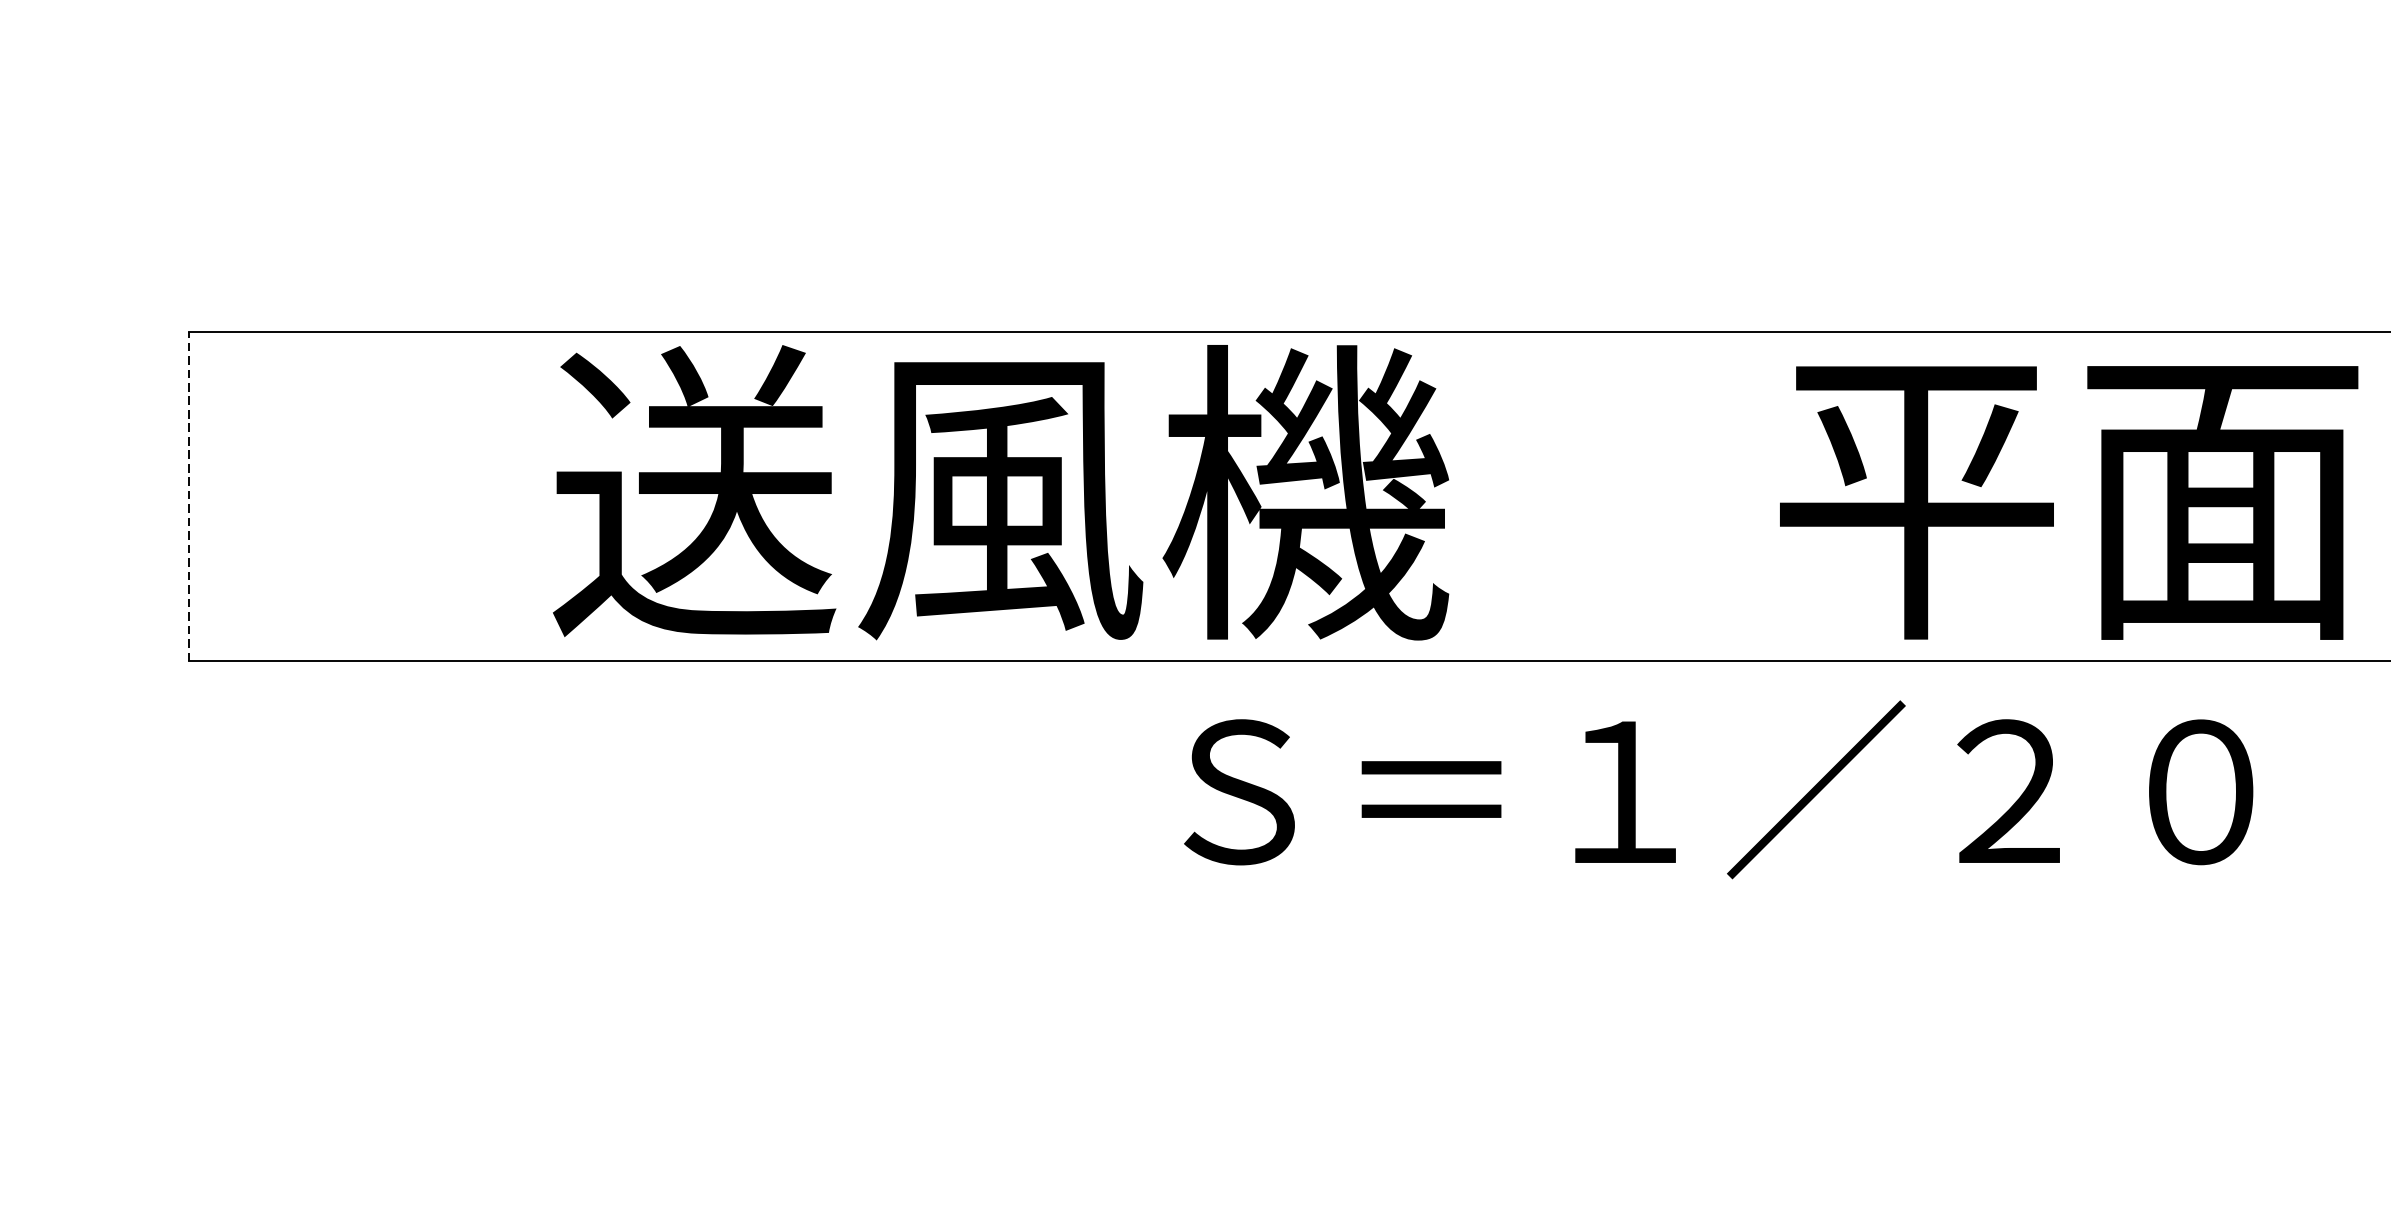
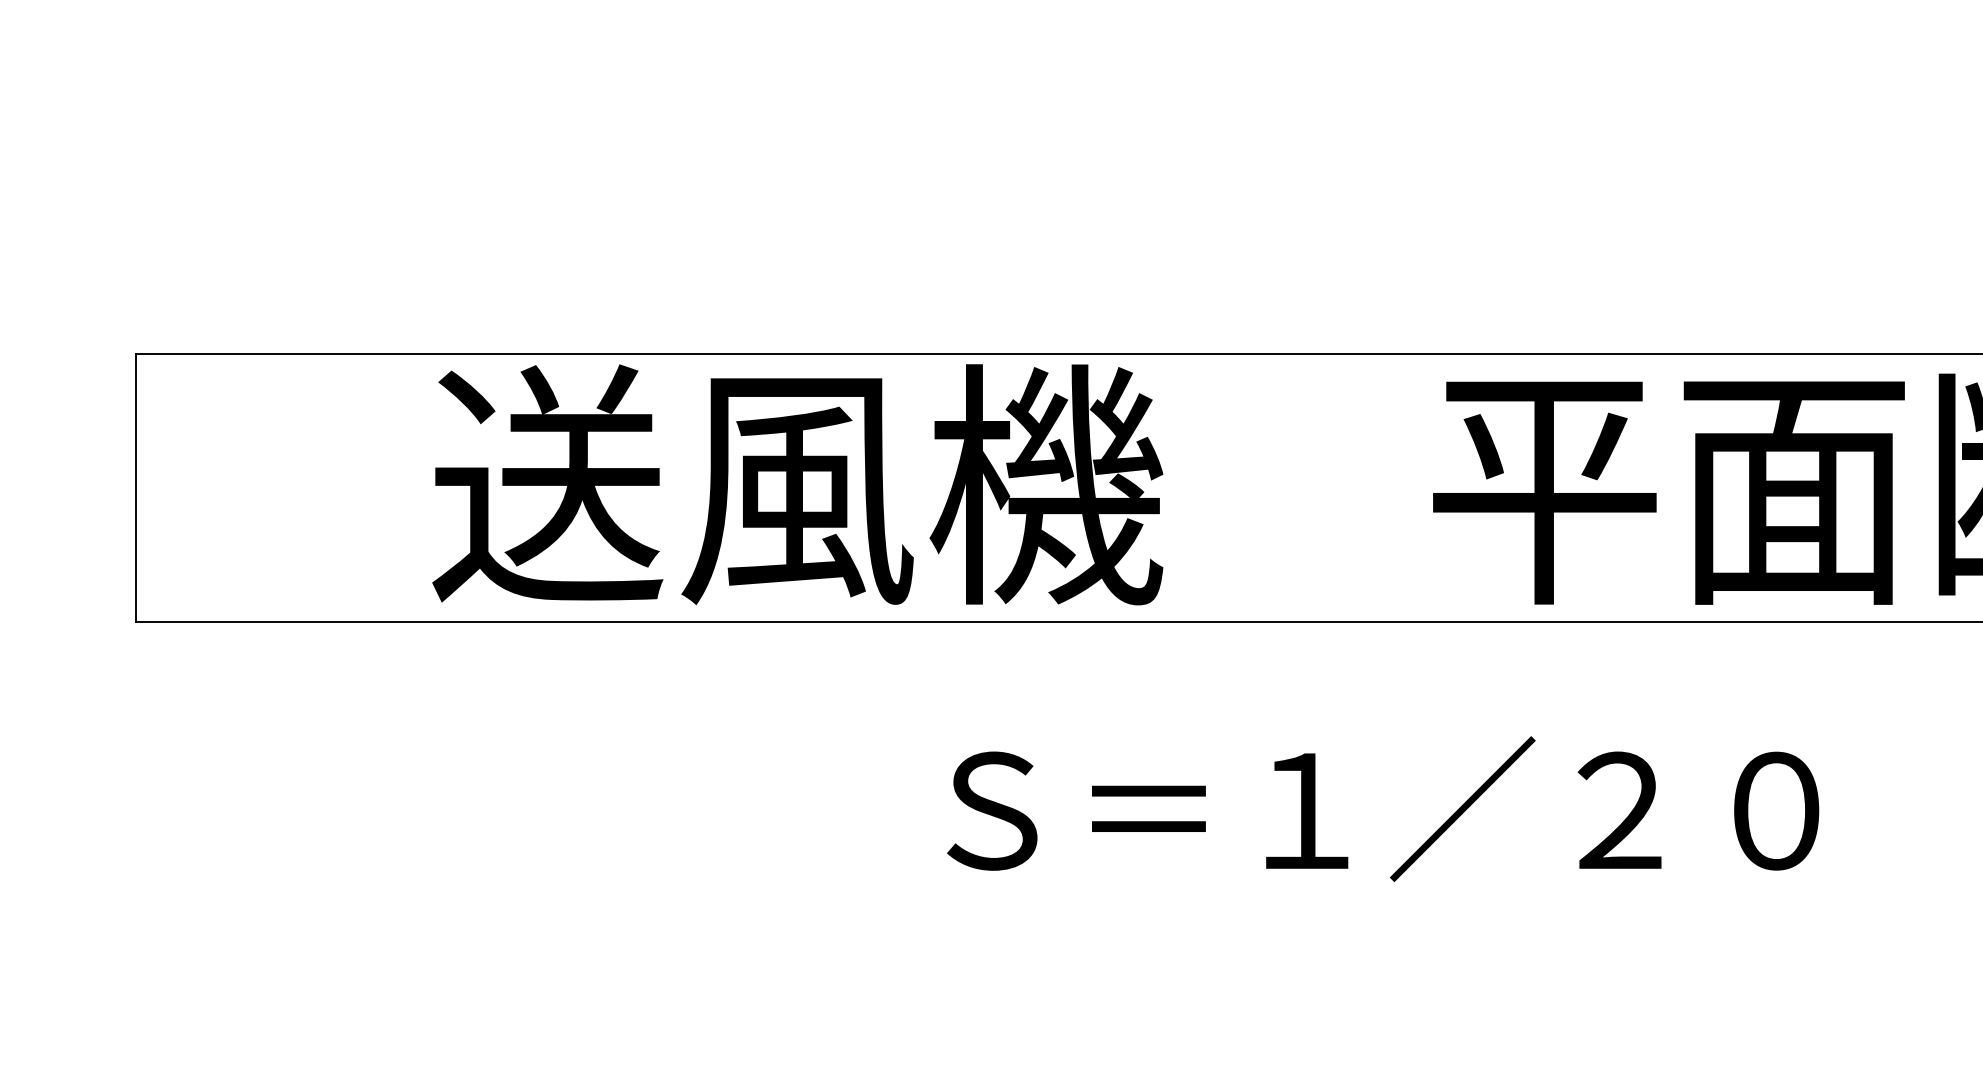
line: (189, 496) -> (135, 487), dashed -> solid
text: (1719, 789) -> (1383, 808), moved

